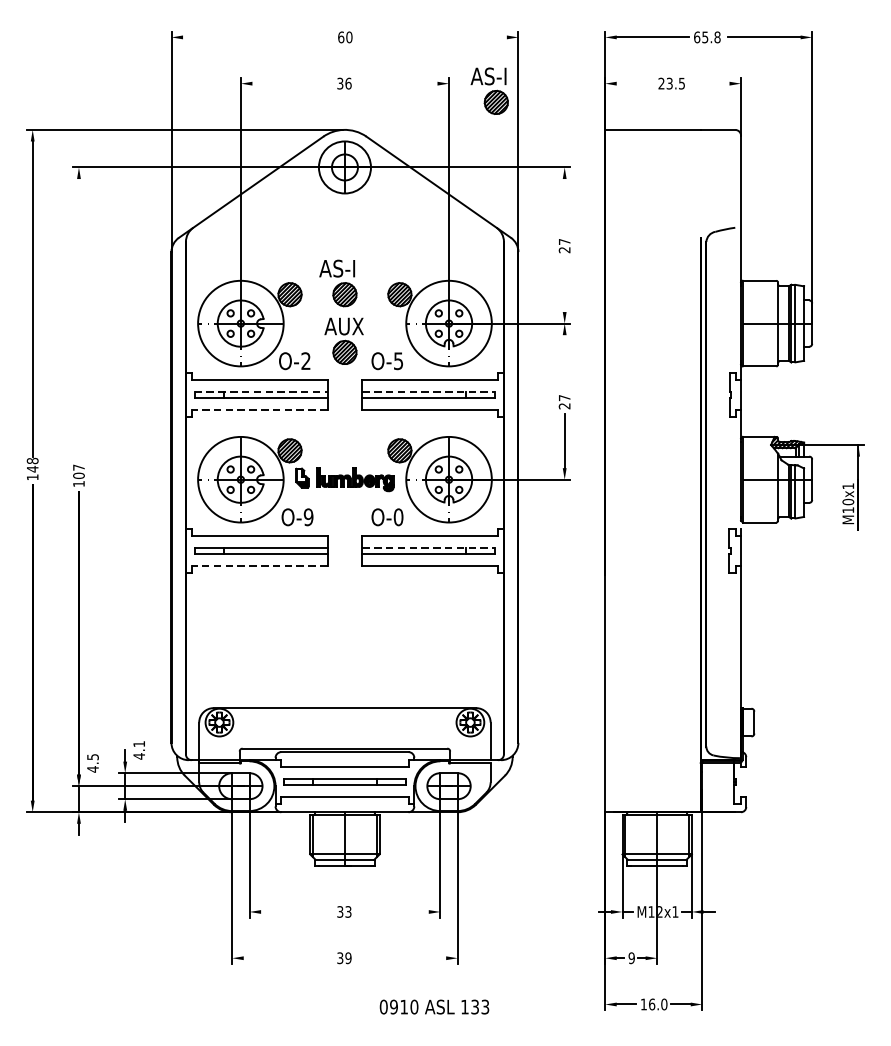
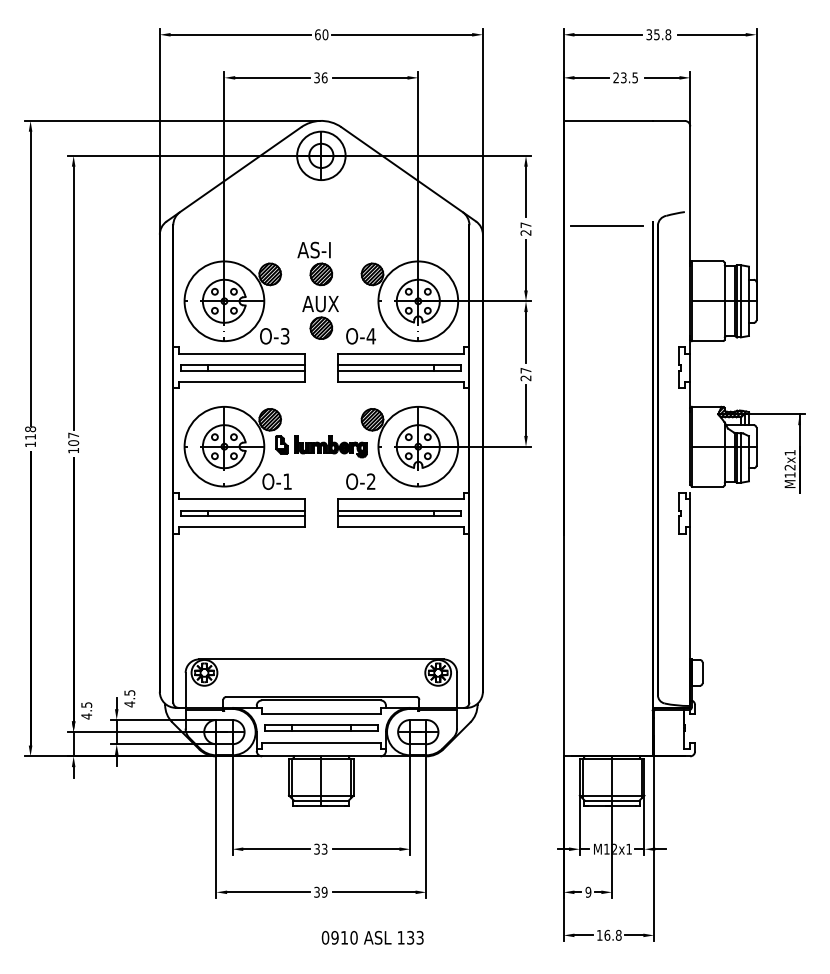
line: (258, 37) -> (240, 34), added
line: (432, 37) -> (402, 34), added
text: (697, 37) -> (649, 34), 65.8 -> 35.8
line: (292, 83) -> (272, 77), added
line: (396, 83) -> (369, 77), added
line: (635, 83) -> (591, 77), added
line: (710, 83) -> (661, 77), added
part: (490, 90) -> (456, 84), removed
line: (565, 205) -> (526, 191), added
line: (652, 243) -> (607, 226), added
line: (565, 285) -> (526, 265), added
line: (78, 320) -> (73, 298), added
text: (306, 361) -> (285, 336), O-2 -> O-3
text: (397, 361) -> (370, 336), O-5 -> O-4
line: (565, 362) -> (526, 337), added
line: (261, 392) -> (243, 365), dashed -> solid
line: (428, 392) -> (399, 365), dashed -> solid
line: (259, 410) -> (241, 382), dashed -> solid
text: (32, 468) -> (30, 436), 148 -> 118
text: (847, 502) -> (789, 467), M10x1 -> M12x1
text: (308, 517) -> (287, 481), O-9 -> O-1
text: (397, 517) -> (370, 481), O-0 -> O-2
line: (428, 548) -> (399, 510), dashed -> solid
line: (259, 566) -> (241, 527), dashed -> solid
text: (138, 743) -> (129, 692), 4.1 -> 4.5
line: (296, 912) -> (276, 849), added
line: (392, 912) -> (365, 849), added
line: (288, 958) -> (268, 892), added
line: (400, 958) -> (373, 892), added
text: (664, 1004) -> (618, 935), 16.0 -> 16.8
text: (434, 1006) -> (372, 937), moved

